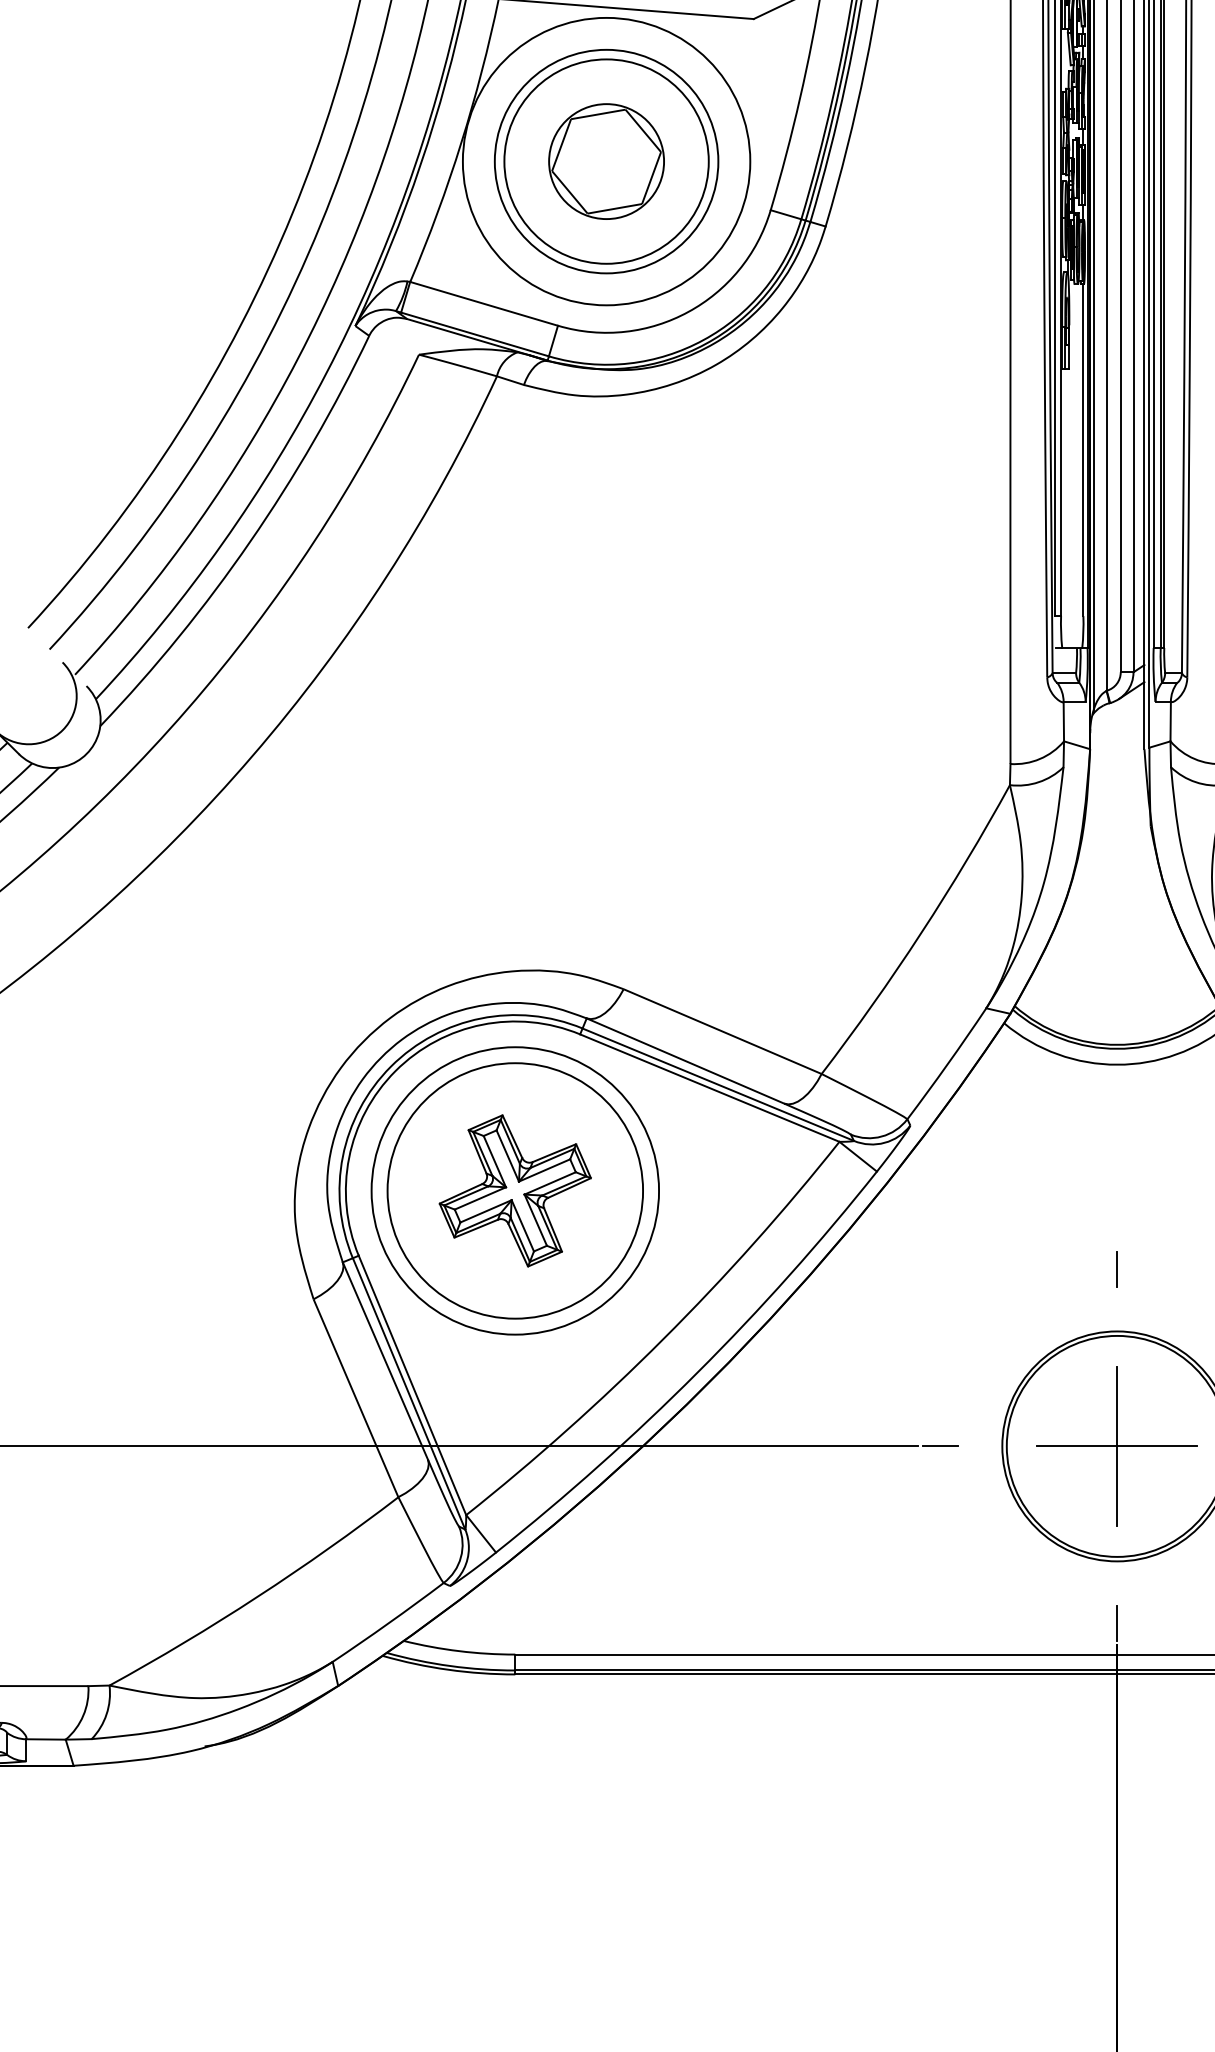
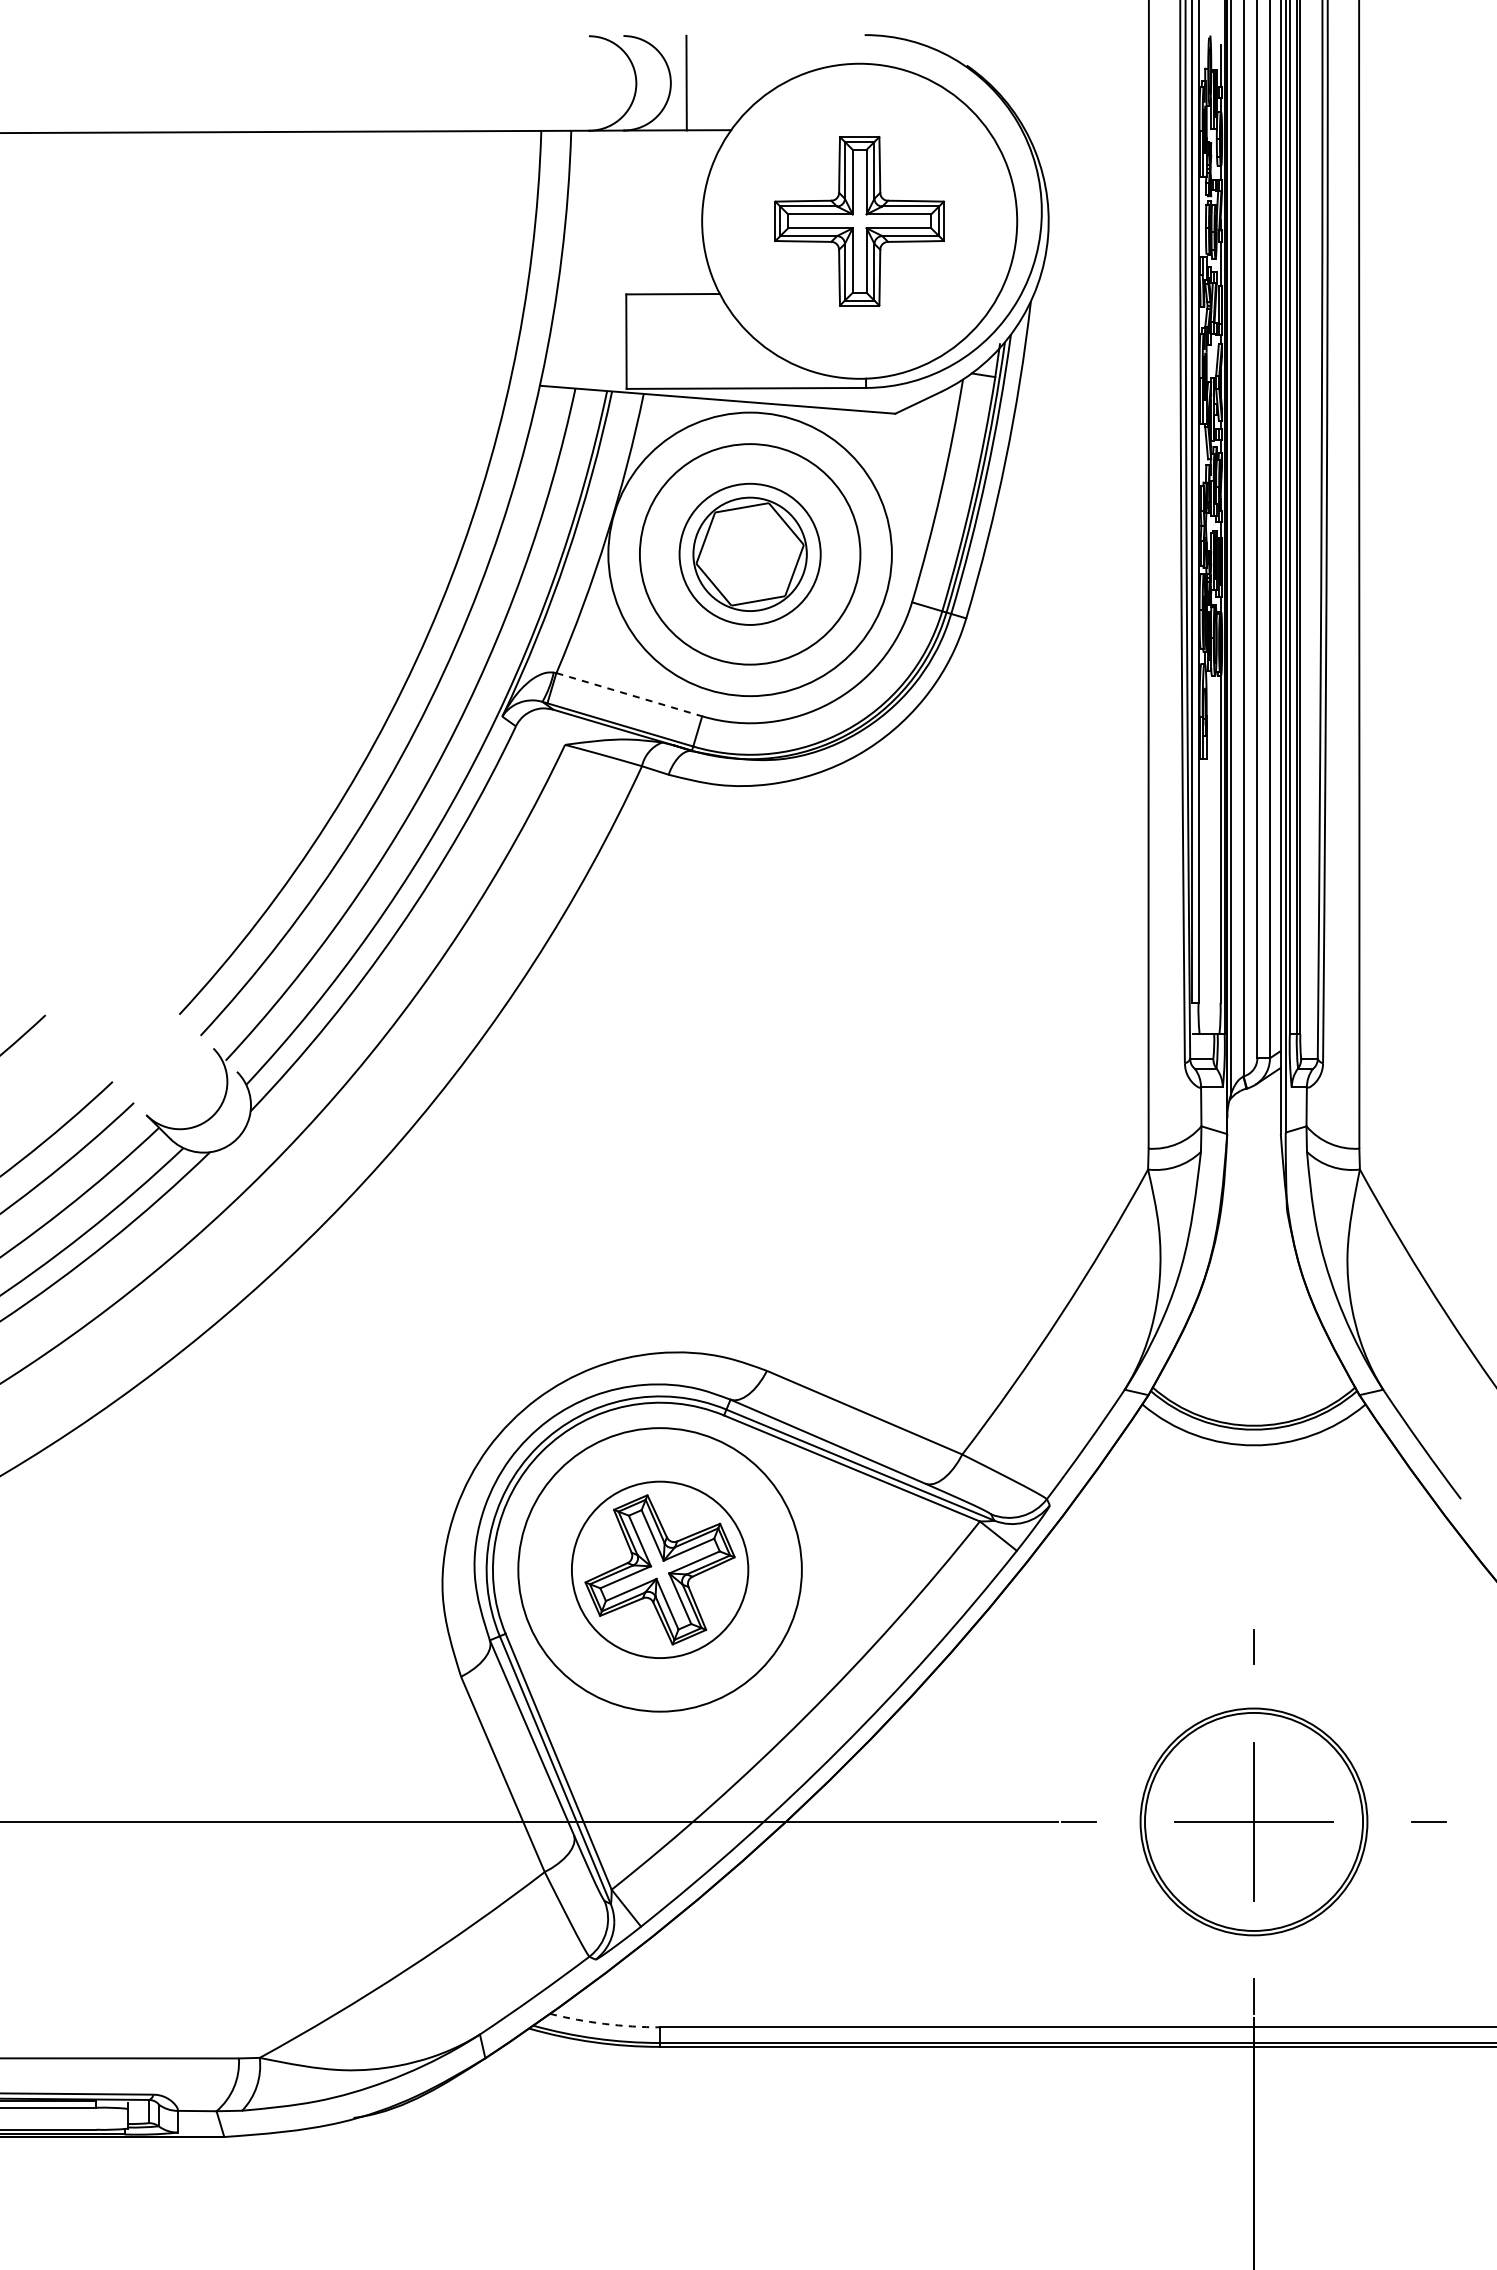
circle: (605, 161) -> (749, 554), size x0.7
line: (484, 303) -> (629, 694), solid -> dashed
circle: (515, 1190) -> (660, 1569), size x0.7
arc: (458, 1650) -> (604, 2023), solid -> dashed

